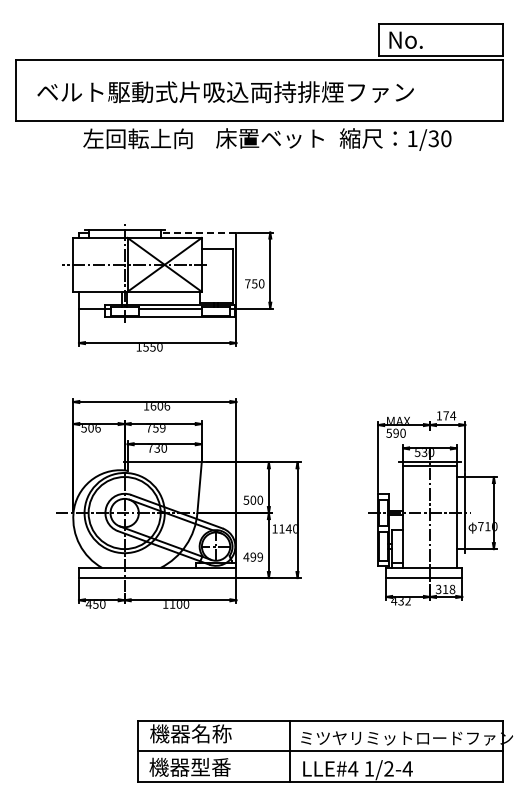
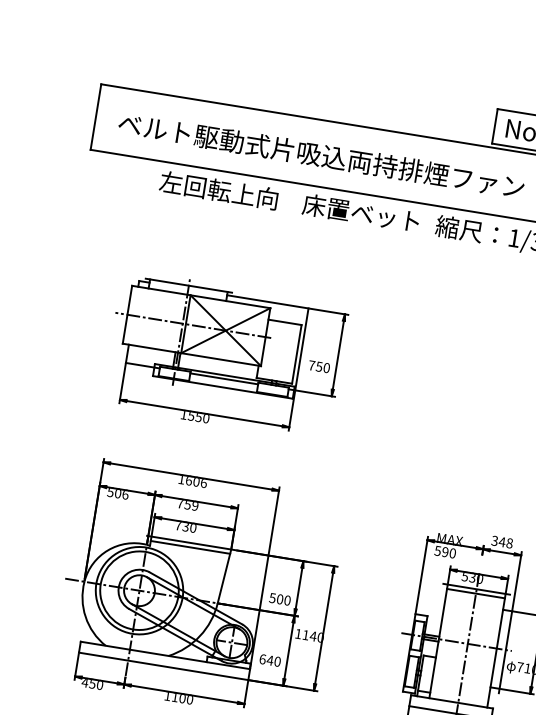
line: (198, 232) -> (267, 301), dashed -> solid
text: (446, 415) -> (502, 541), 174 -> 348
line: (164, 466) -> (190, 547), added
text: (252, 556) -> (269, 659), 499 -> 640

